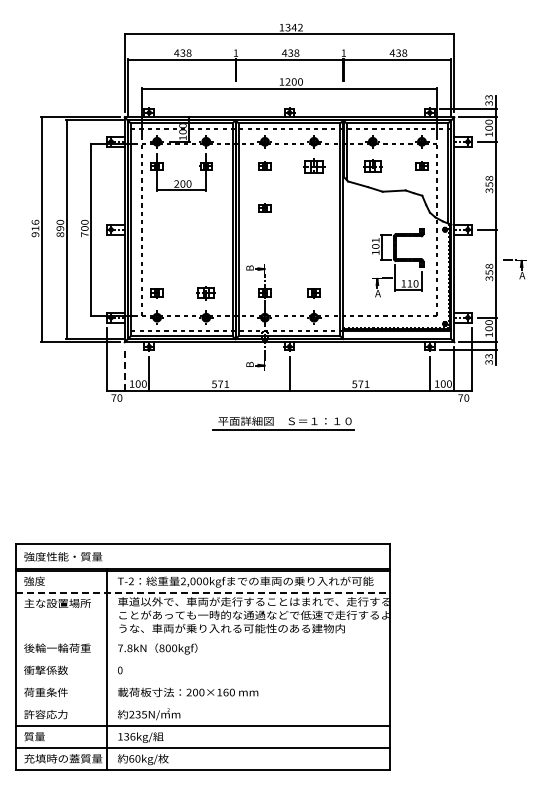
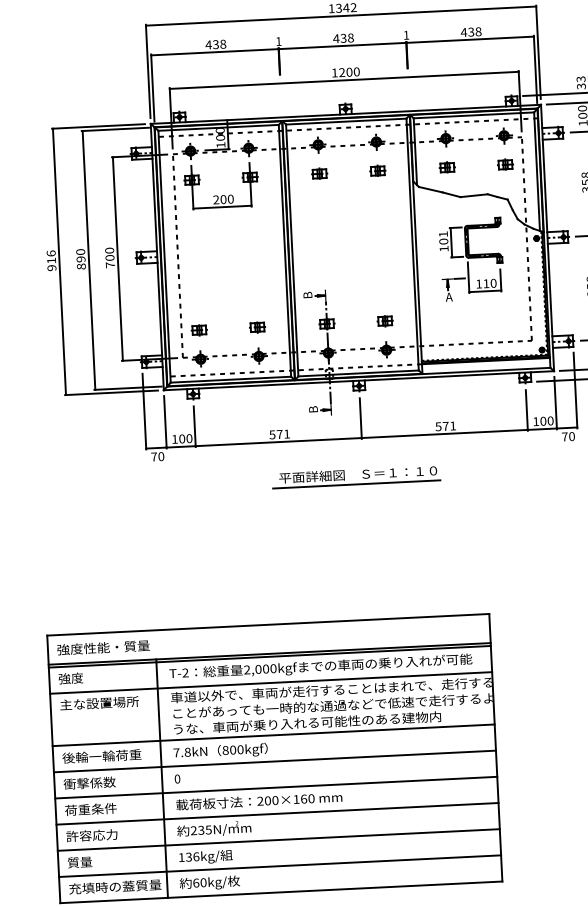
part: (313, 165) -> (377, 170), size x0.62
part: (372, 165) -> (446, 166), size x0.71
part: (264, 207) -> (321, 222), removed
part: (398, 262) -> (471, 259), moved
part: (205, 293) -> (256, 327), size x0.71
line: (124, 368) -> (165, 421), dashed -> solid
line: (203, 593) -> (271, 683), dashed -> solid
line: (202, 637) -> (272, 735), added
line: (202, 659) -> (274, 761), added
line: (202, 681) -> (275, 787), added
line: (202, 703) -> (276, 813), added

